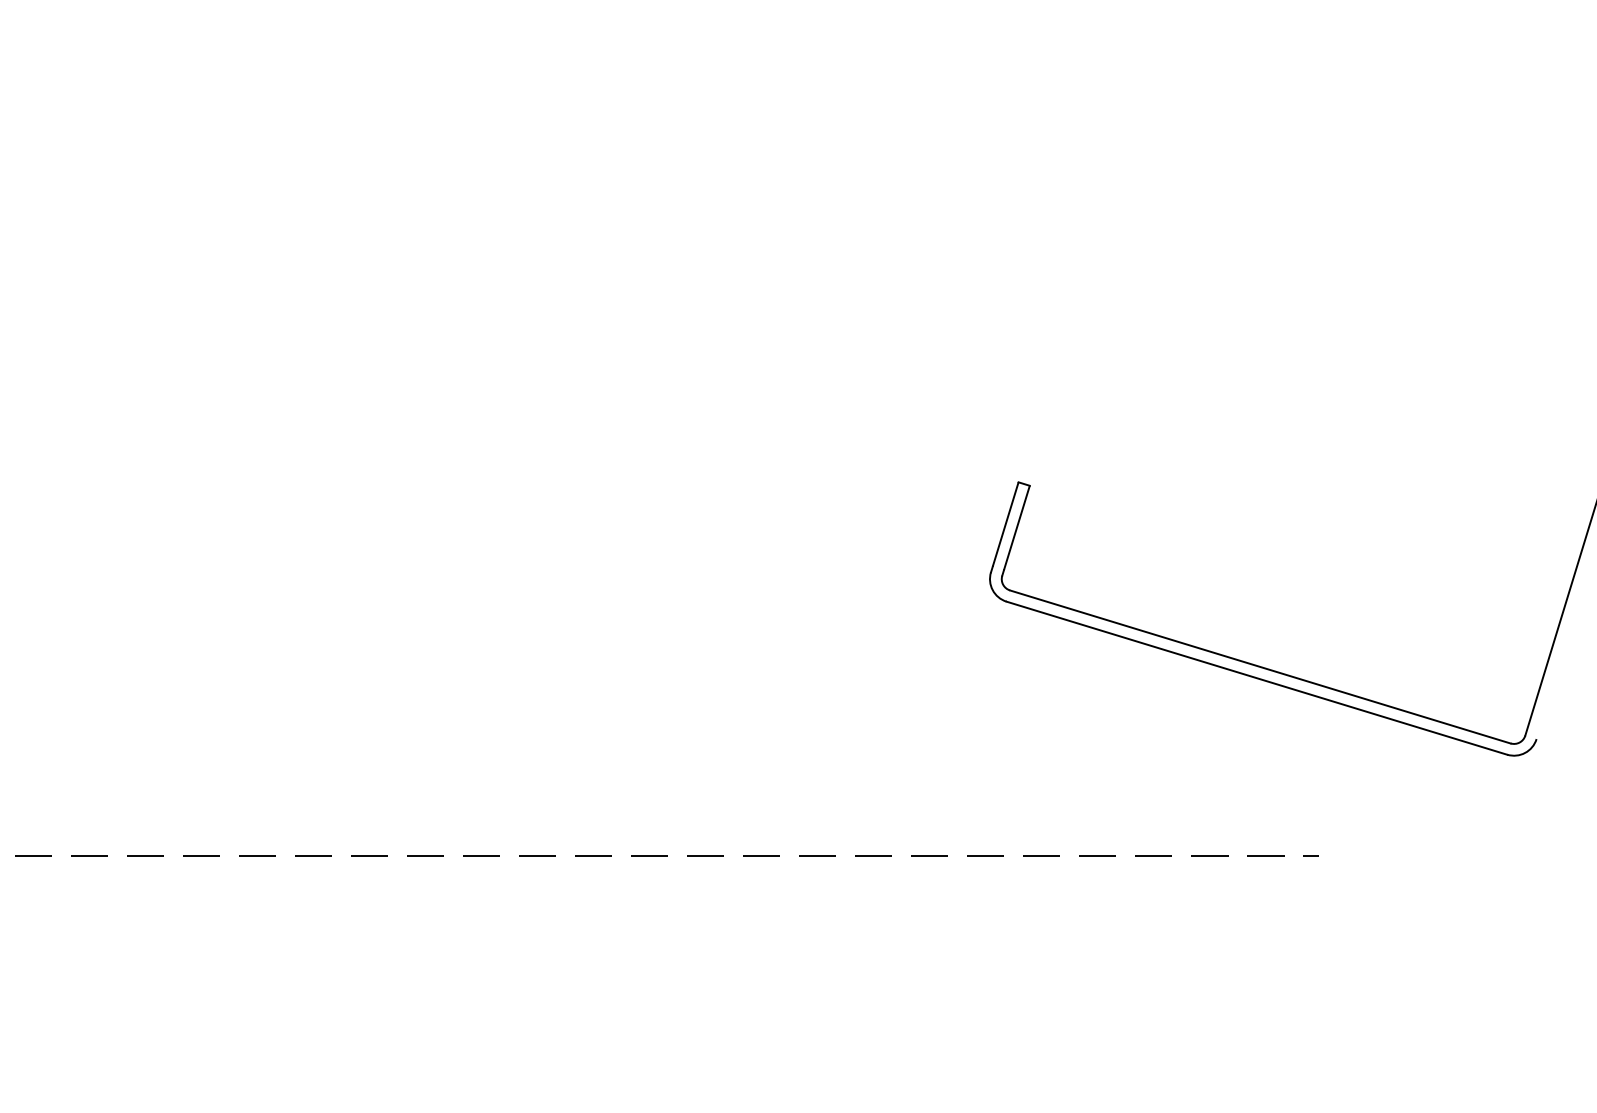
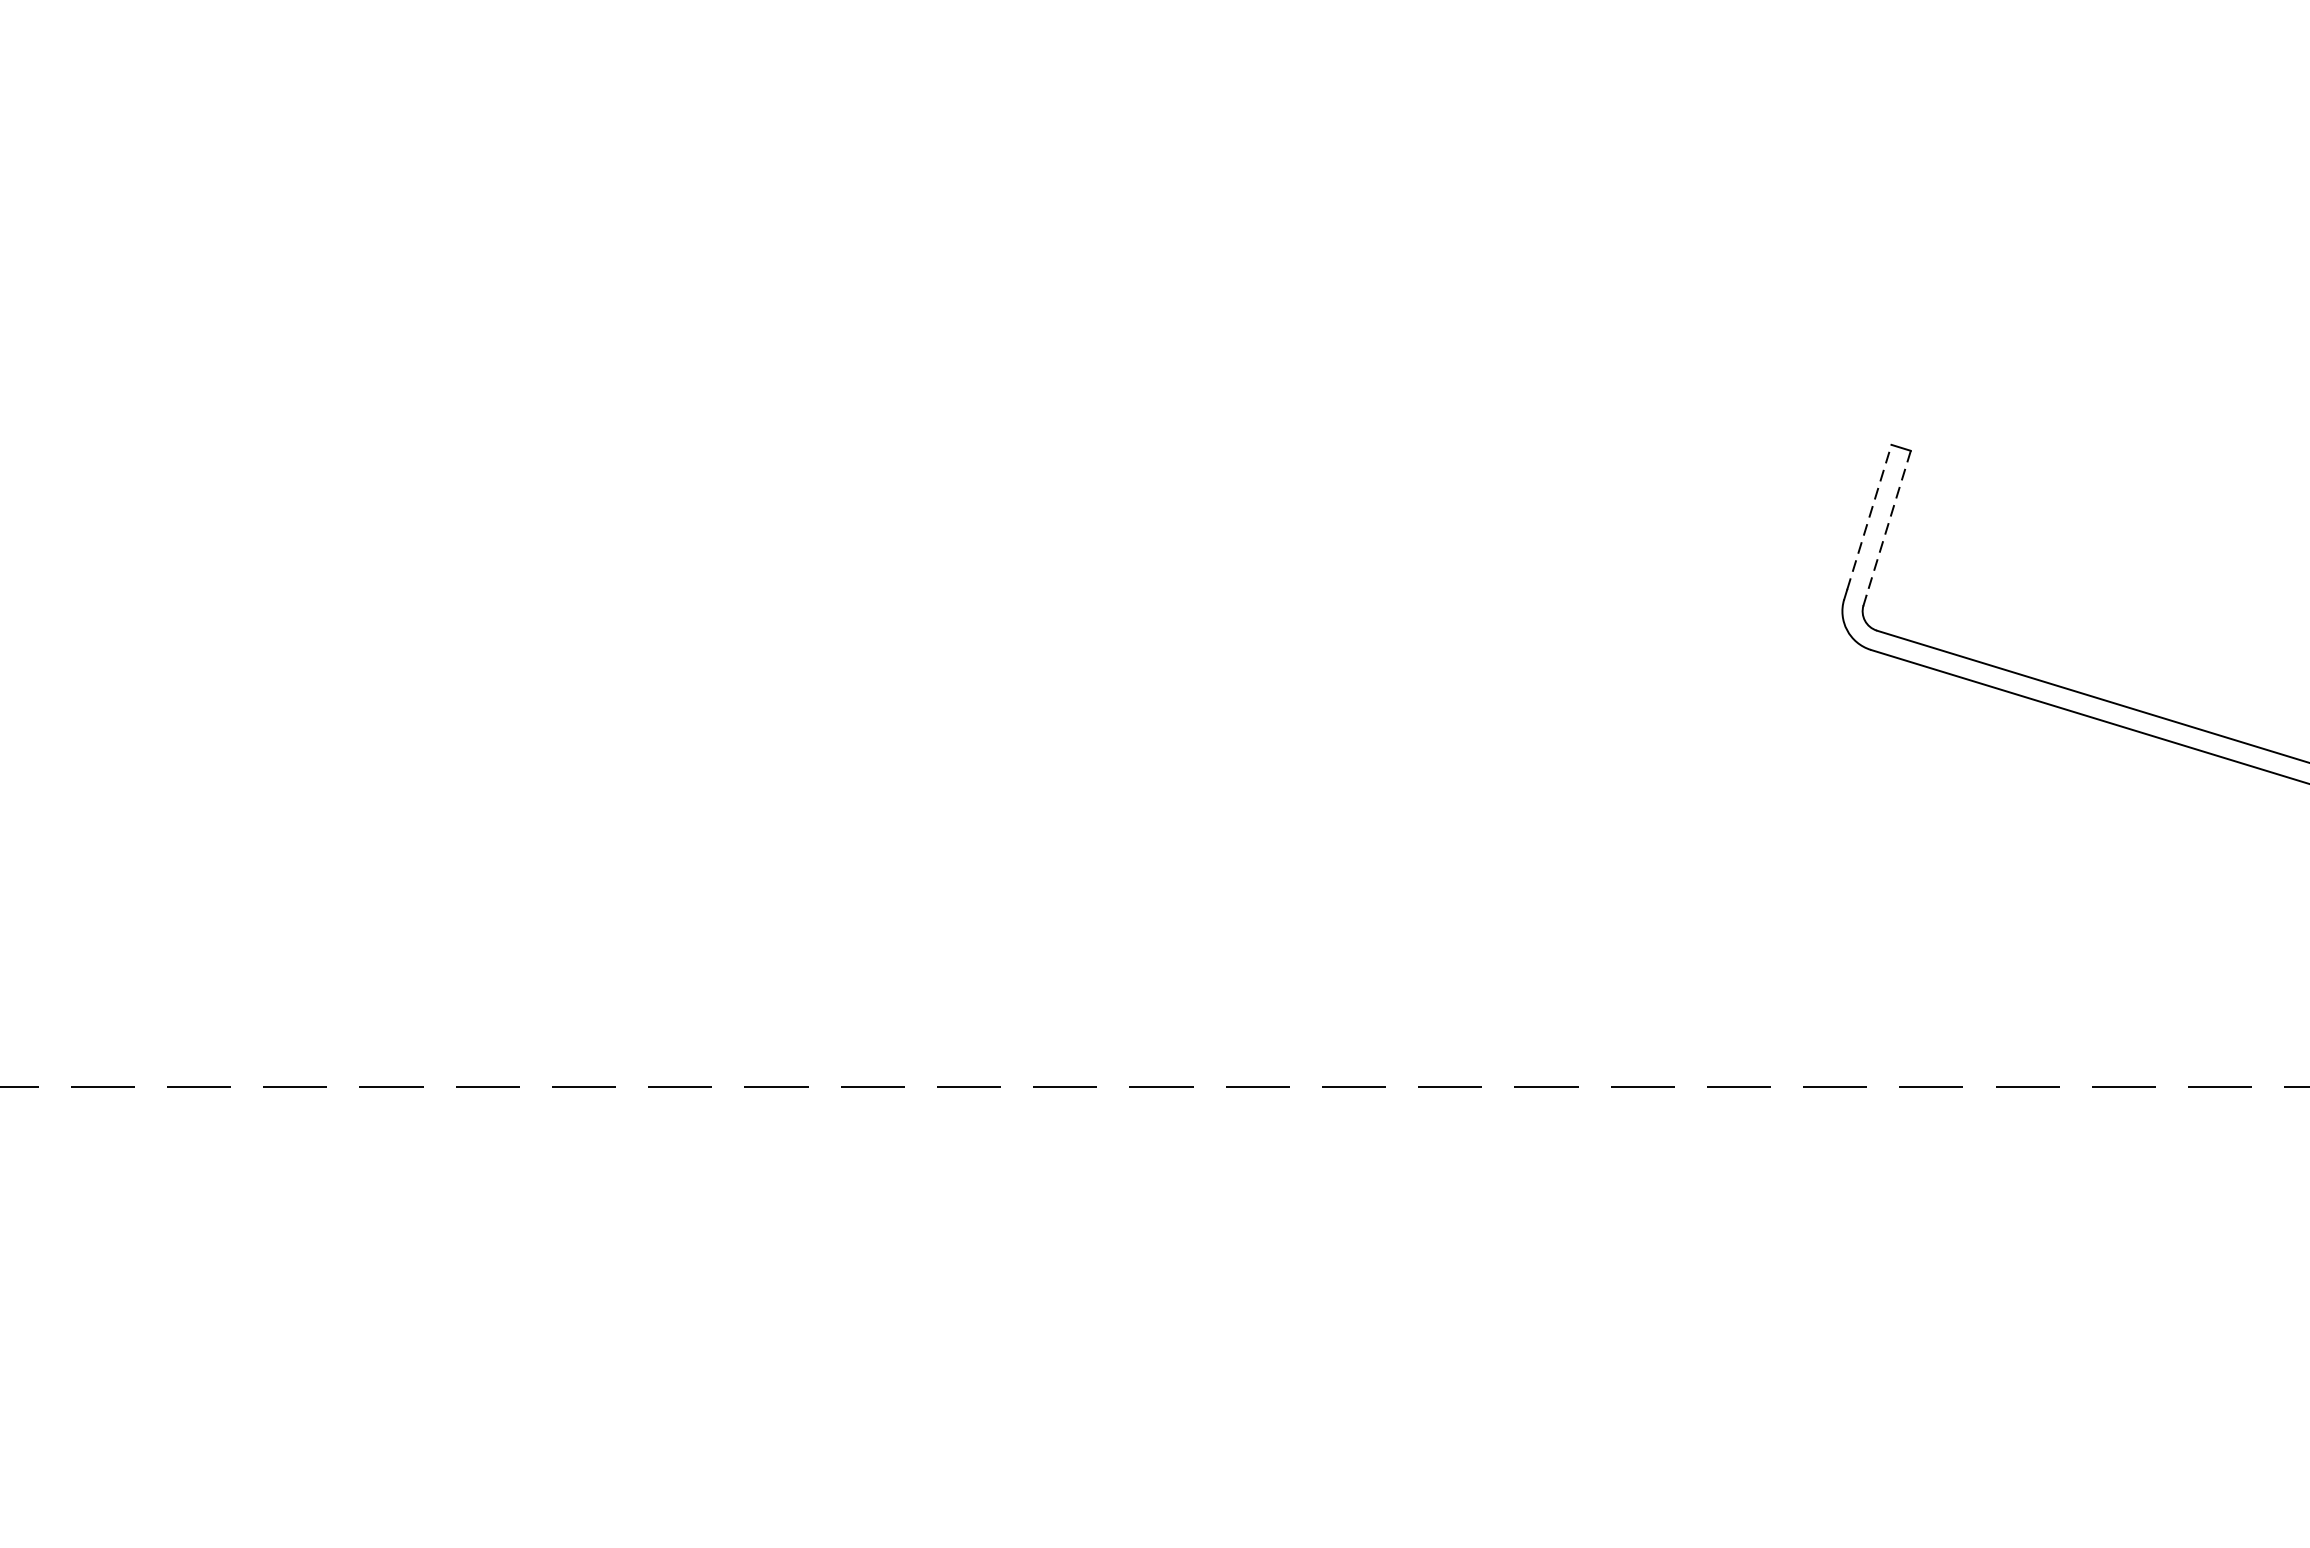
line: (1005, 524) -> (1869, 517), solid -> dashed
line: (1016, 528) -> (1887, 524), solid -> dashed

